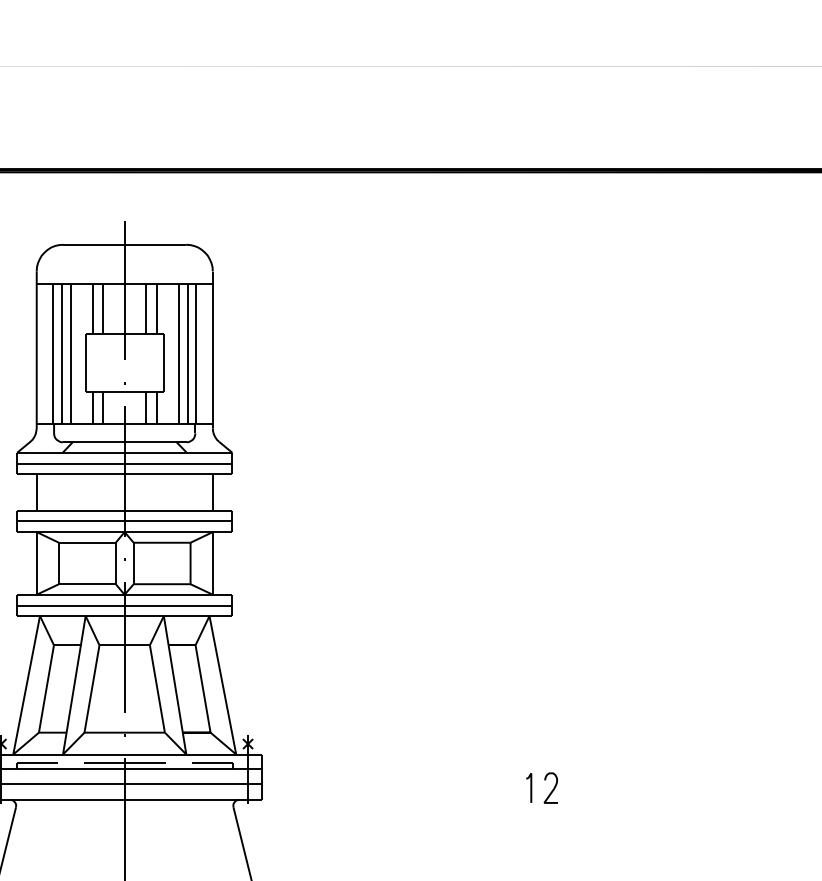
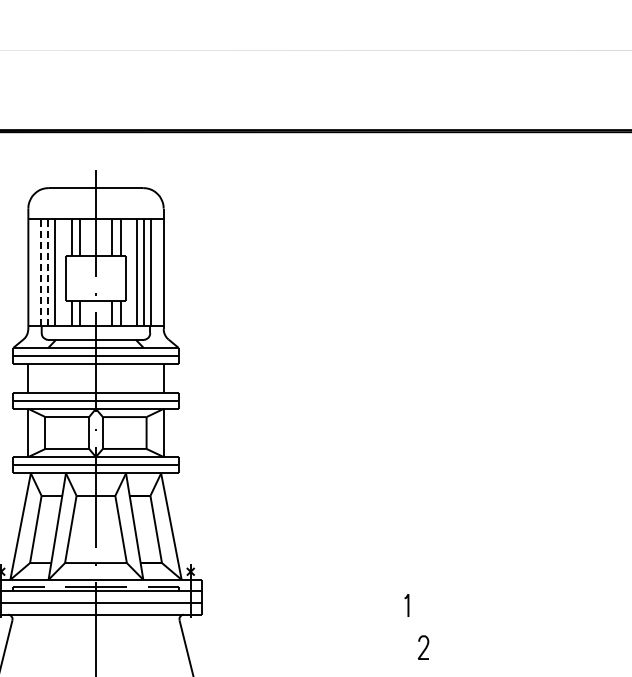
line: (52, 354) -> (40, 272), solid -> dashed
line: (61, 354) -> (47, 272), solid -> dashed
curve: (552, 789) -> (424, 648), moved

